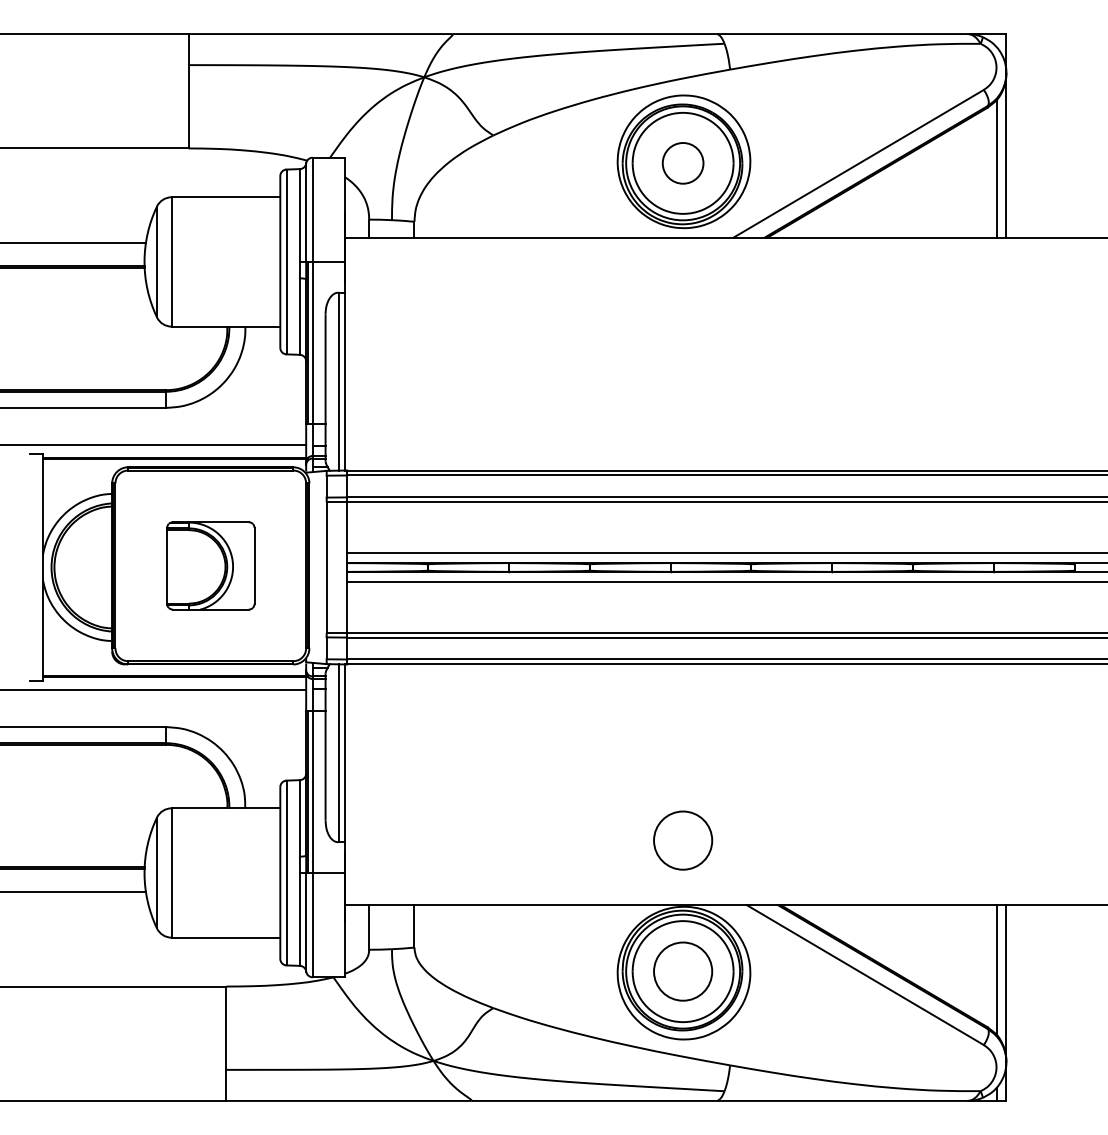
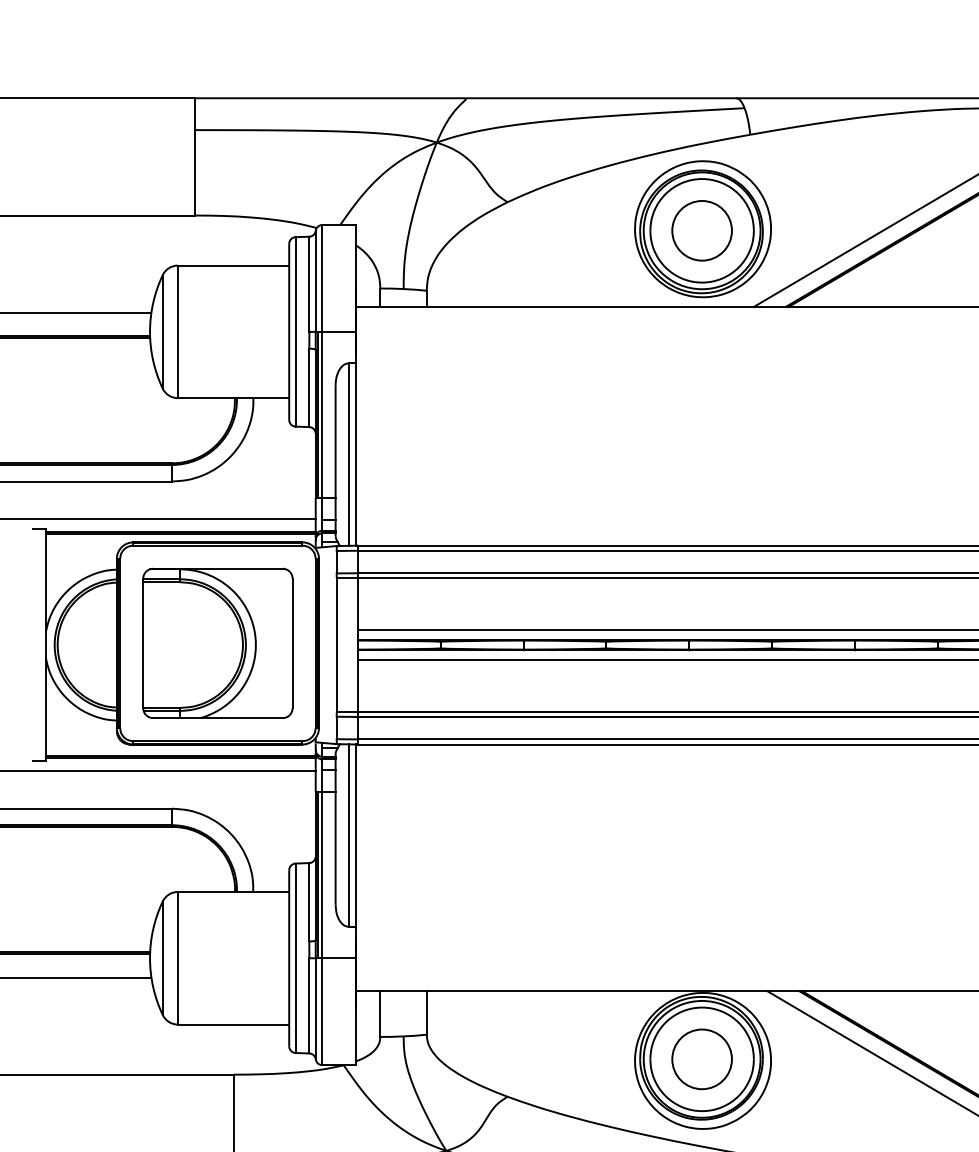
circle: (683, 163) -> (702, 230), size x1.43
part: (210, 565) -> (217, 643), size x1.67
circle: (683, 840) -> (702, 924), removed

